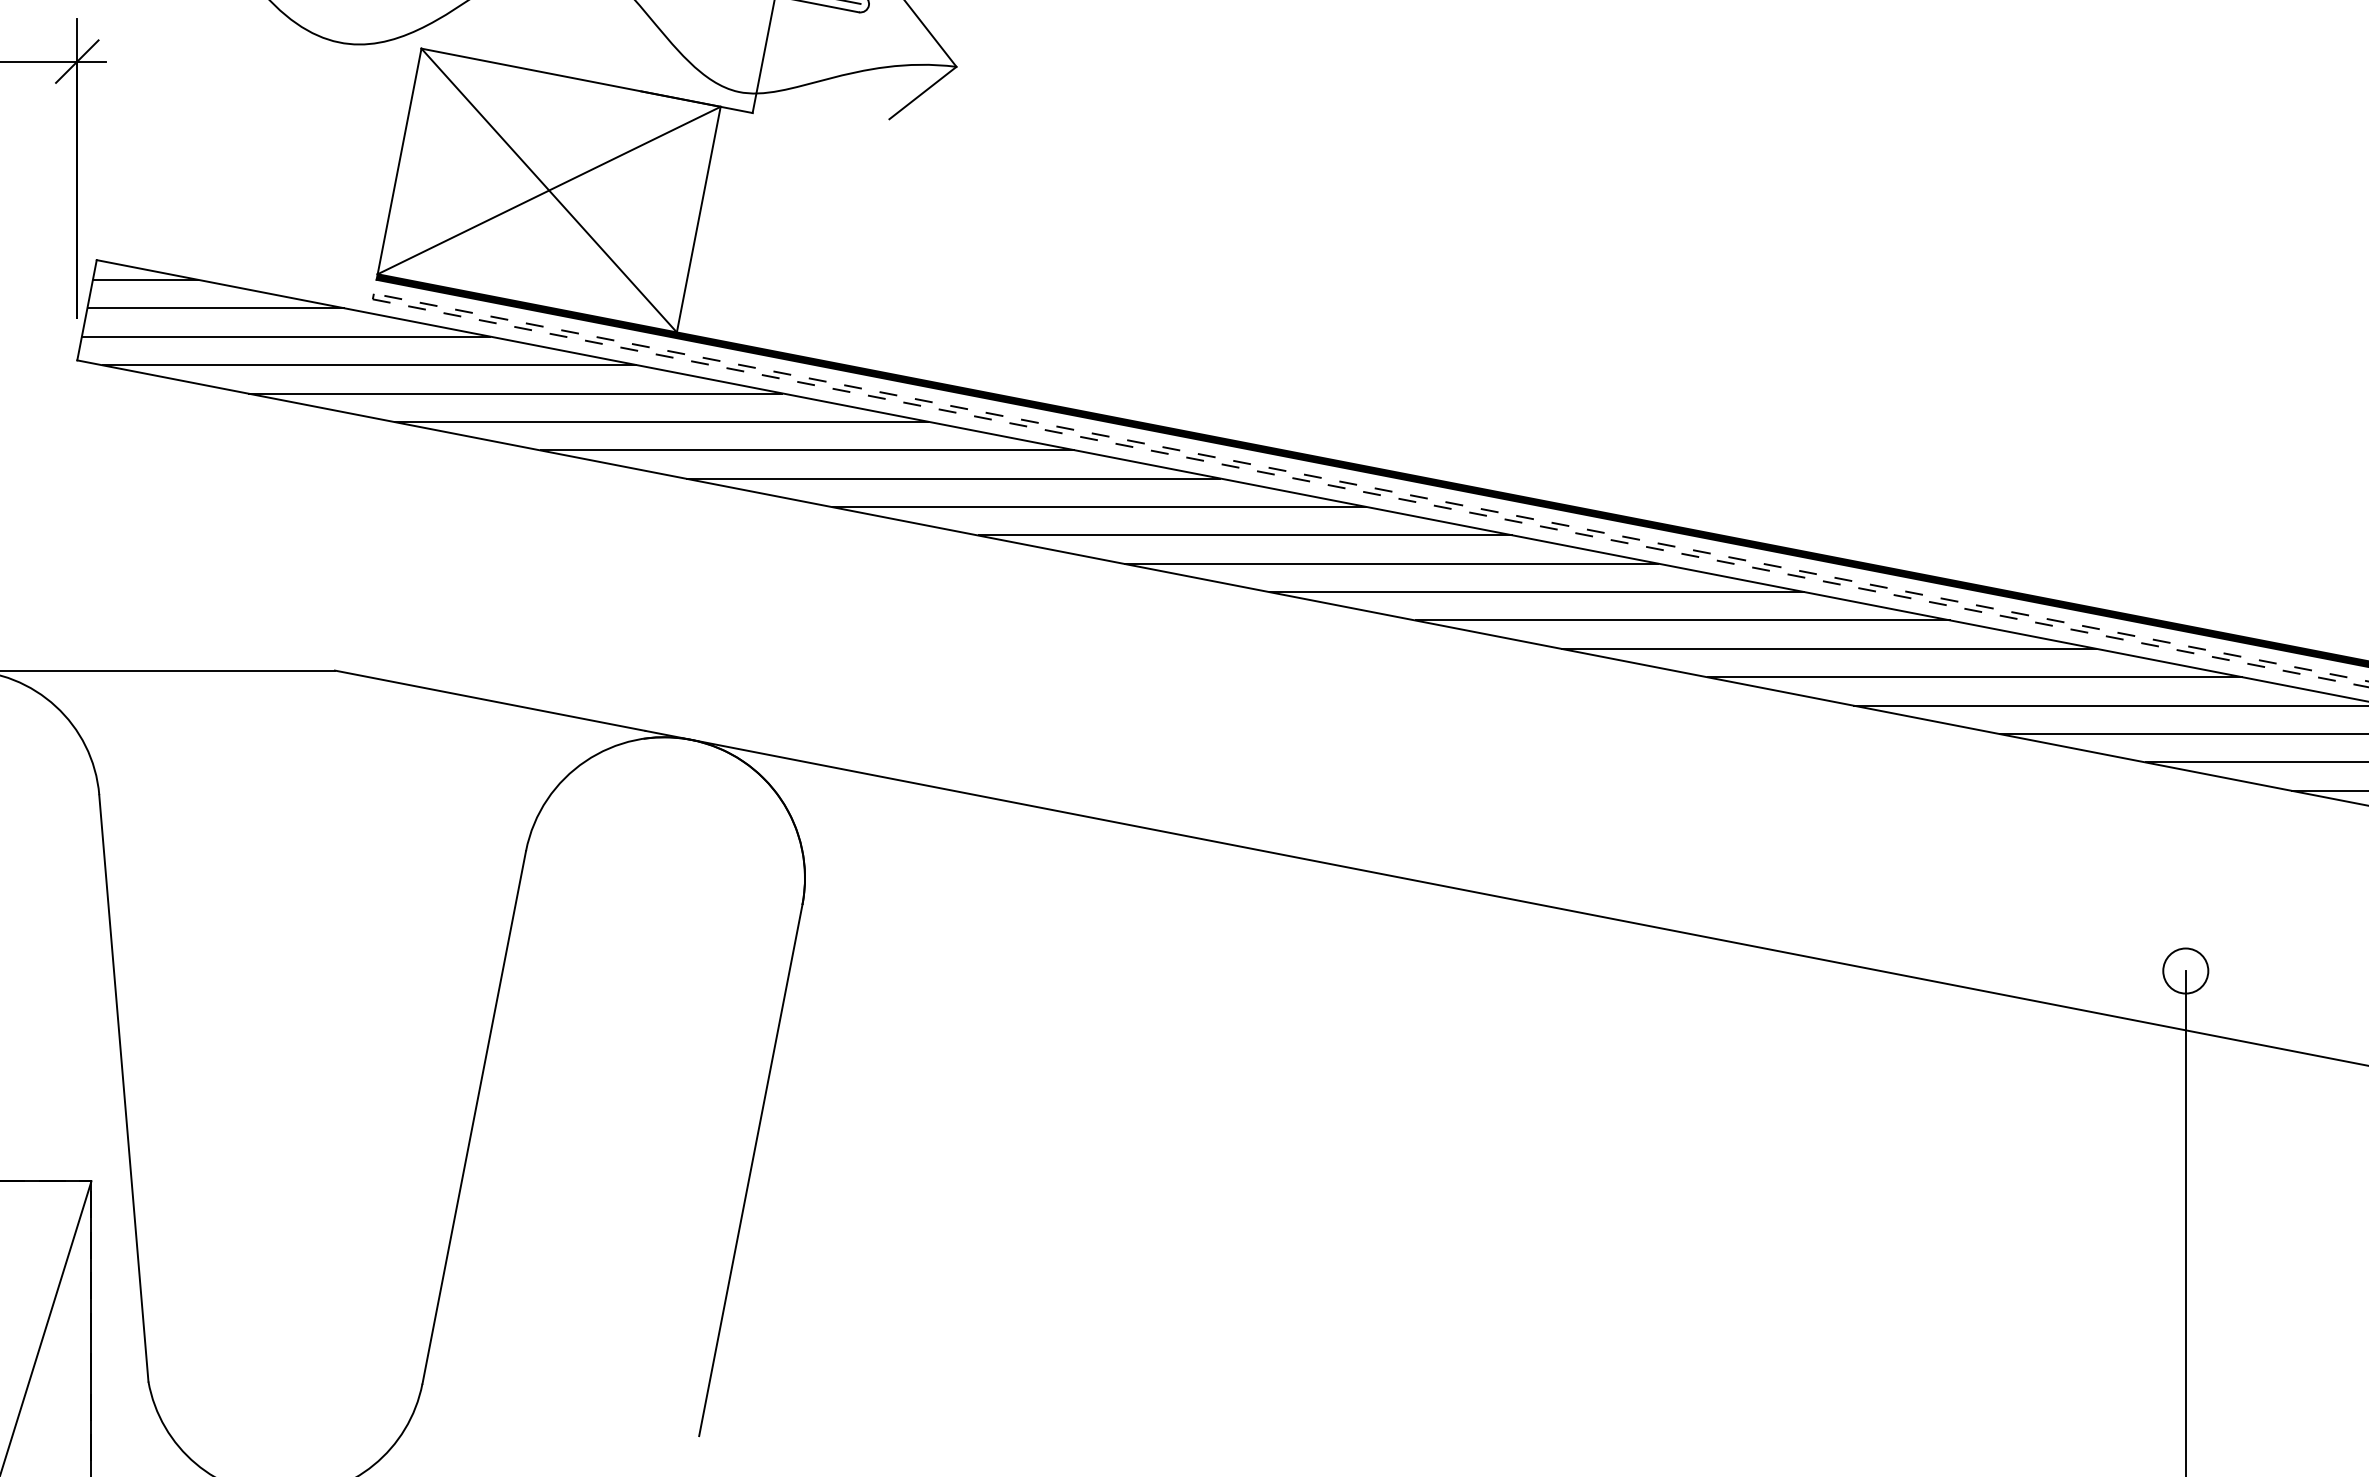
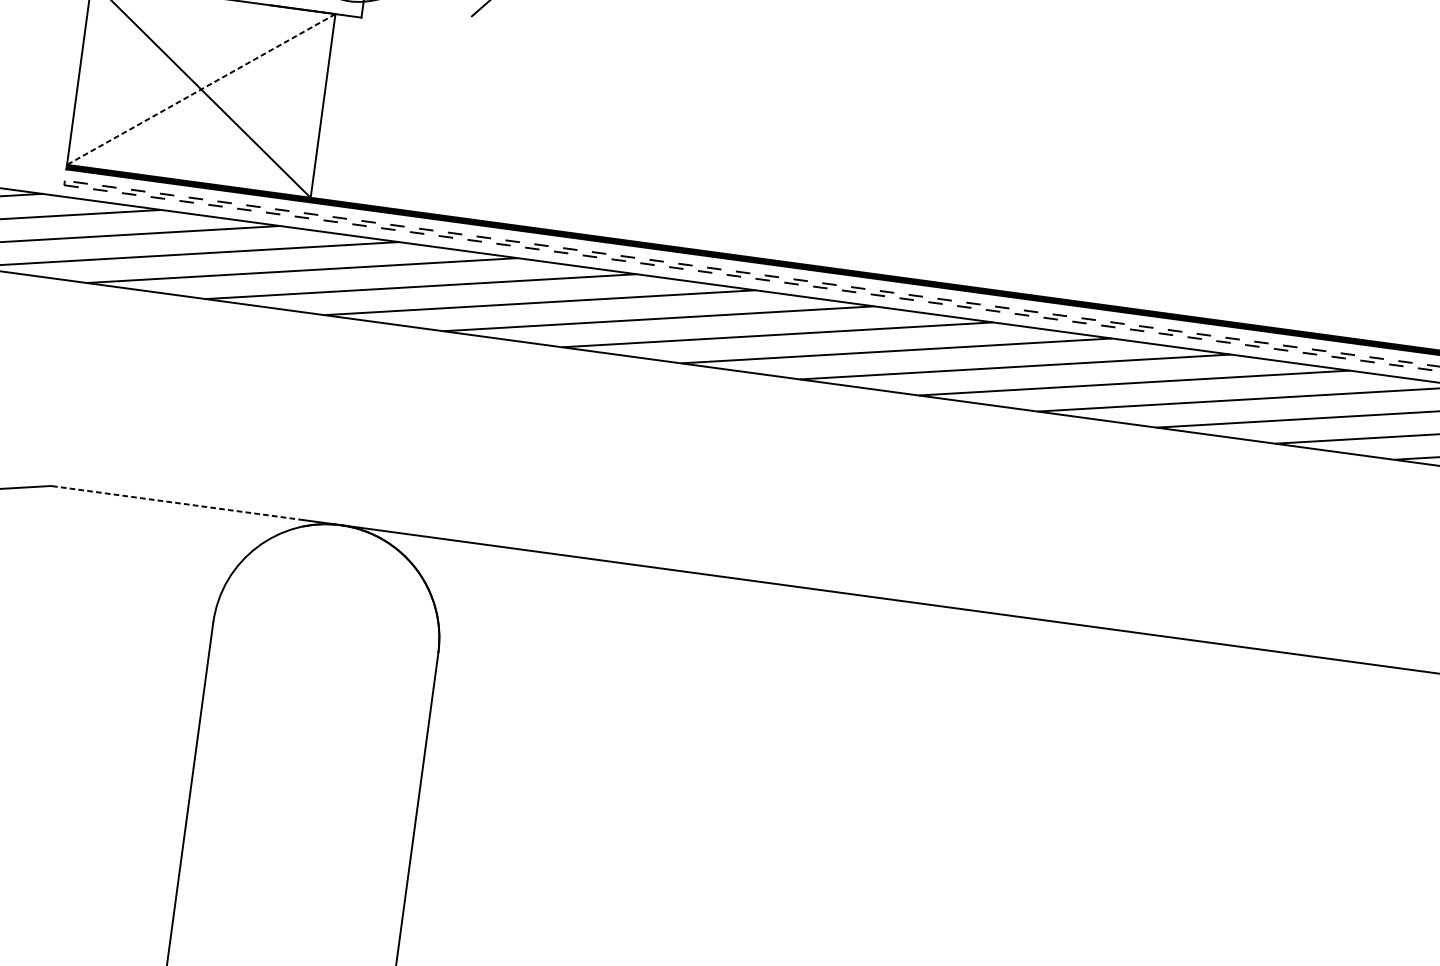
line: (549, 190) -> (201, 89), solid -> dashed
line: (489, 700) -> (176, 502), solid -> dashed

